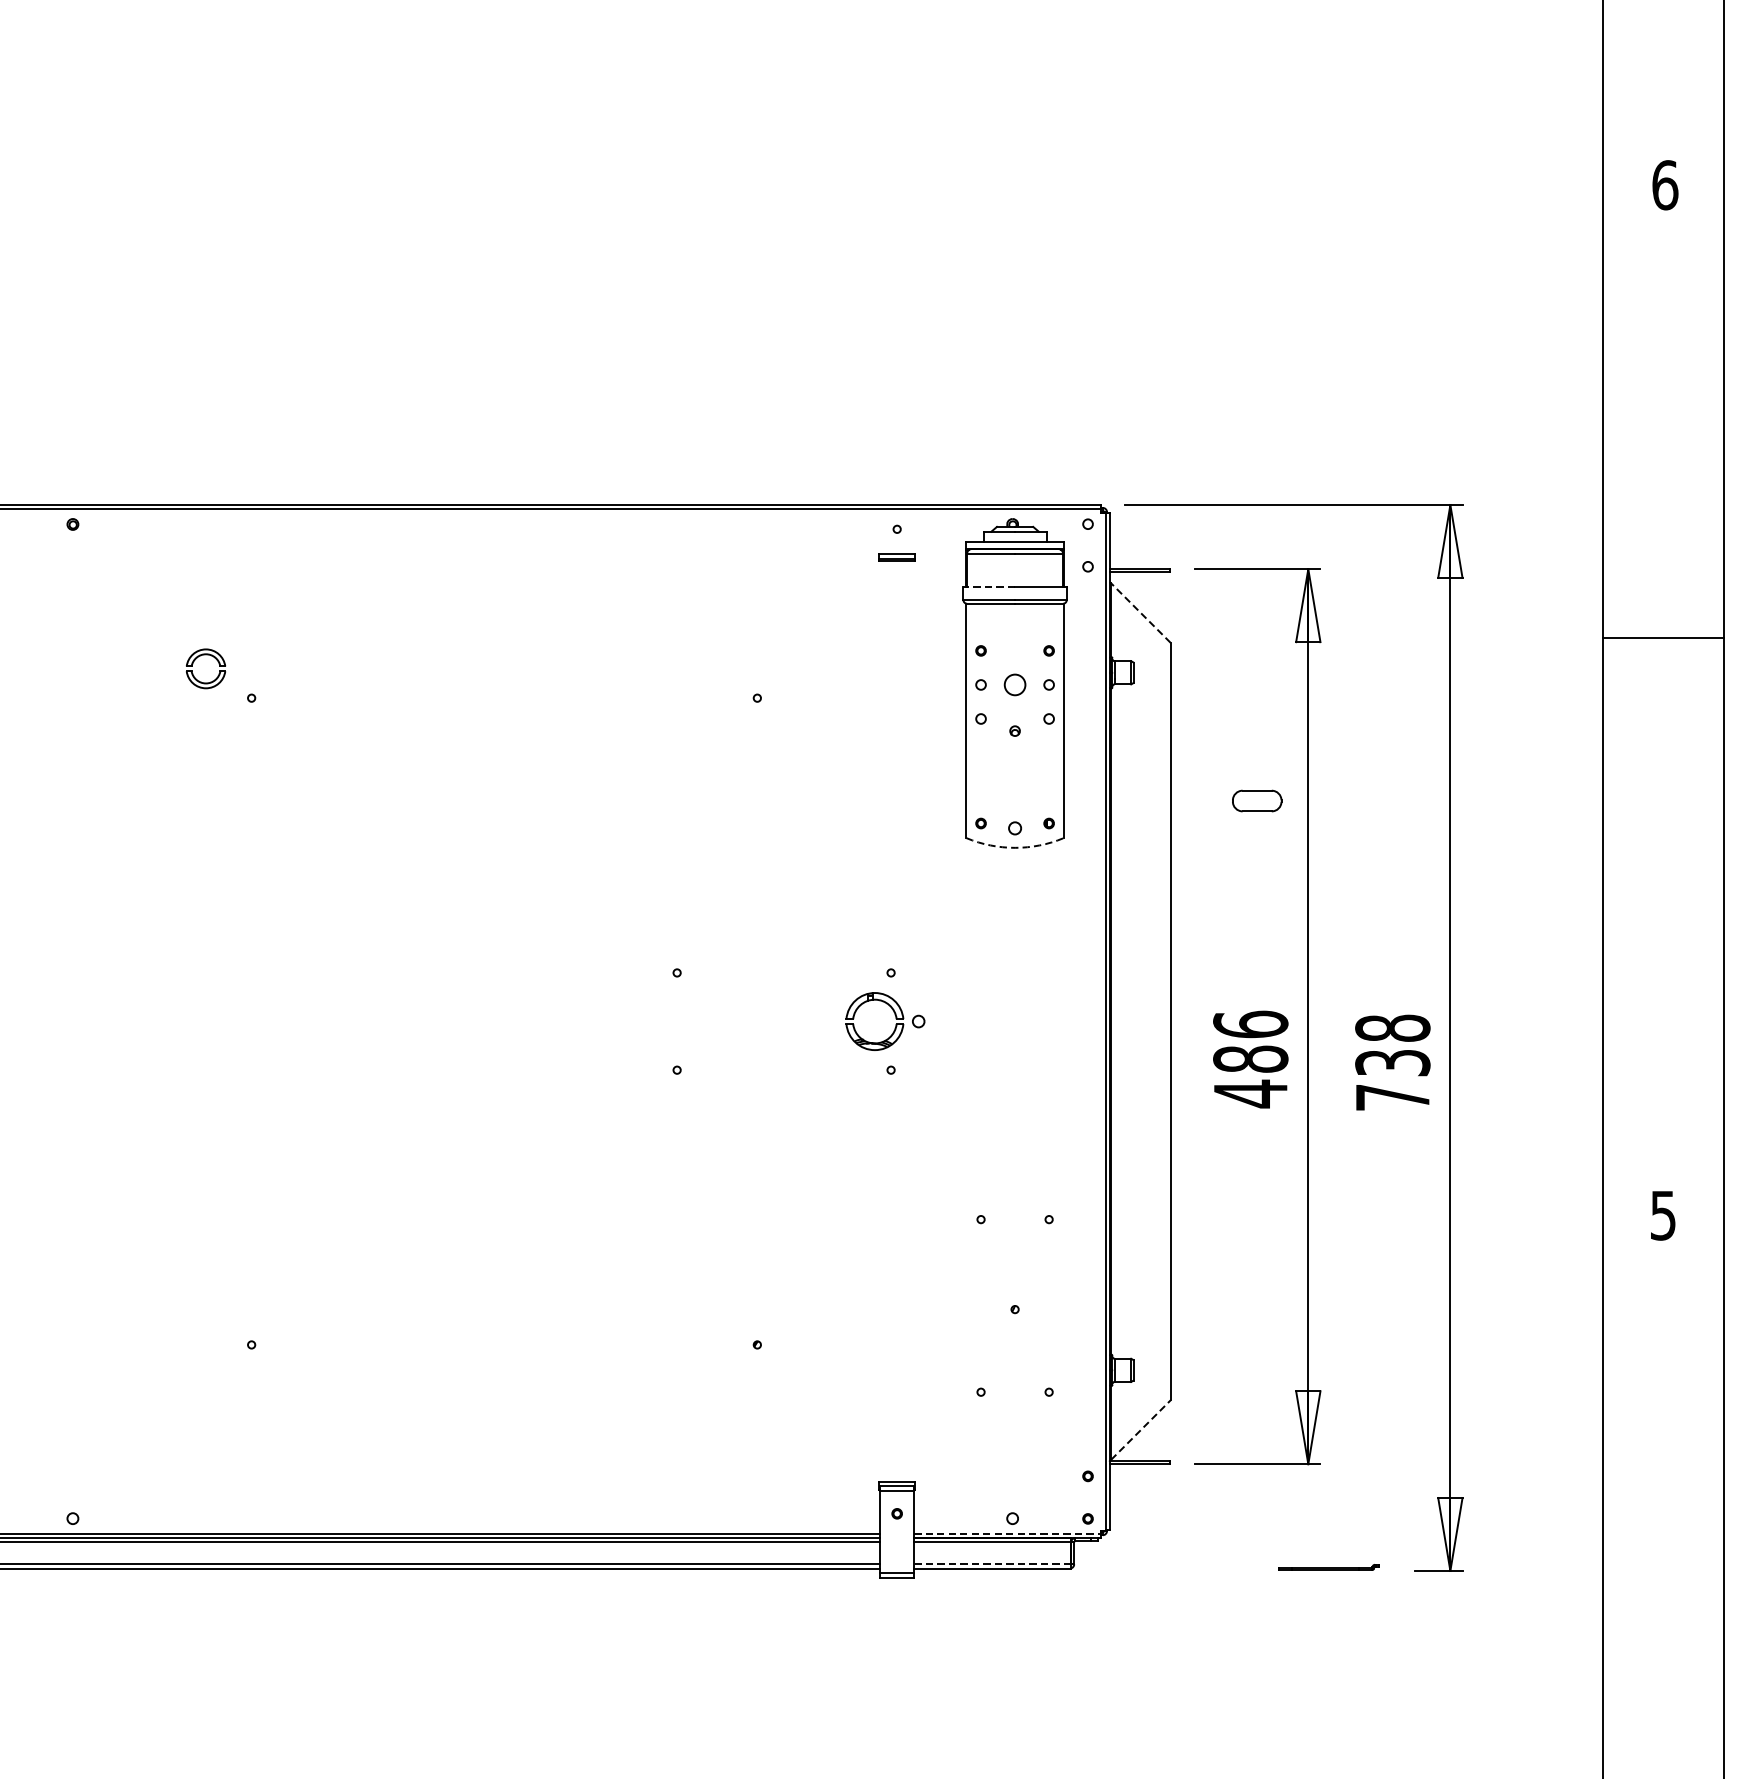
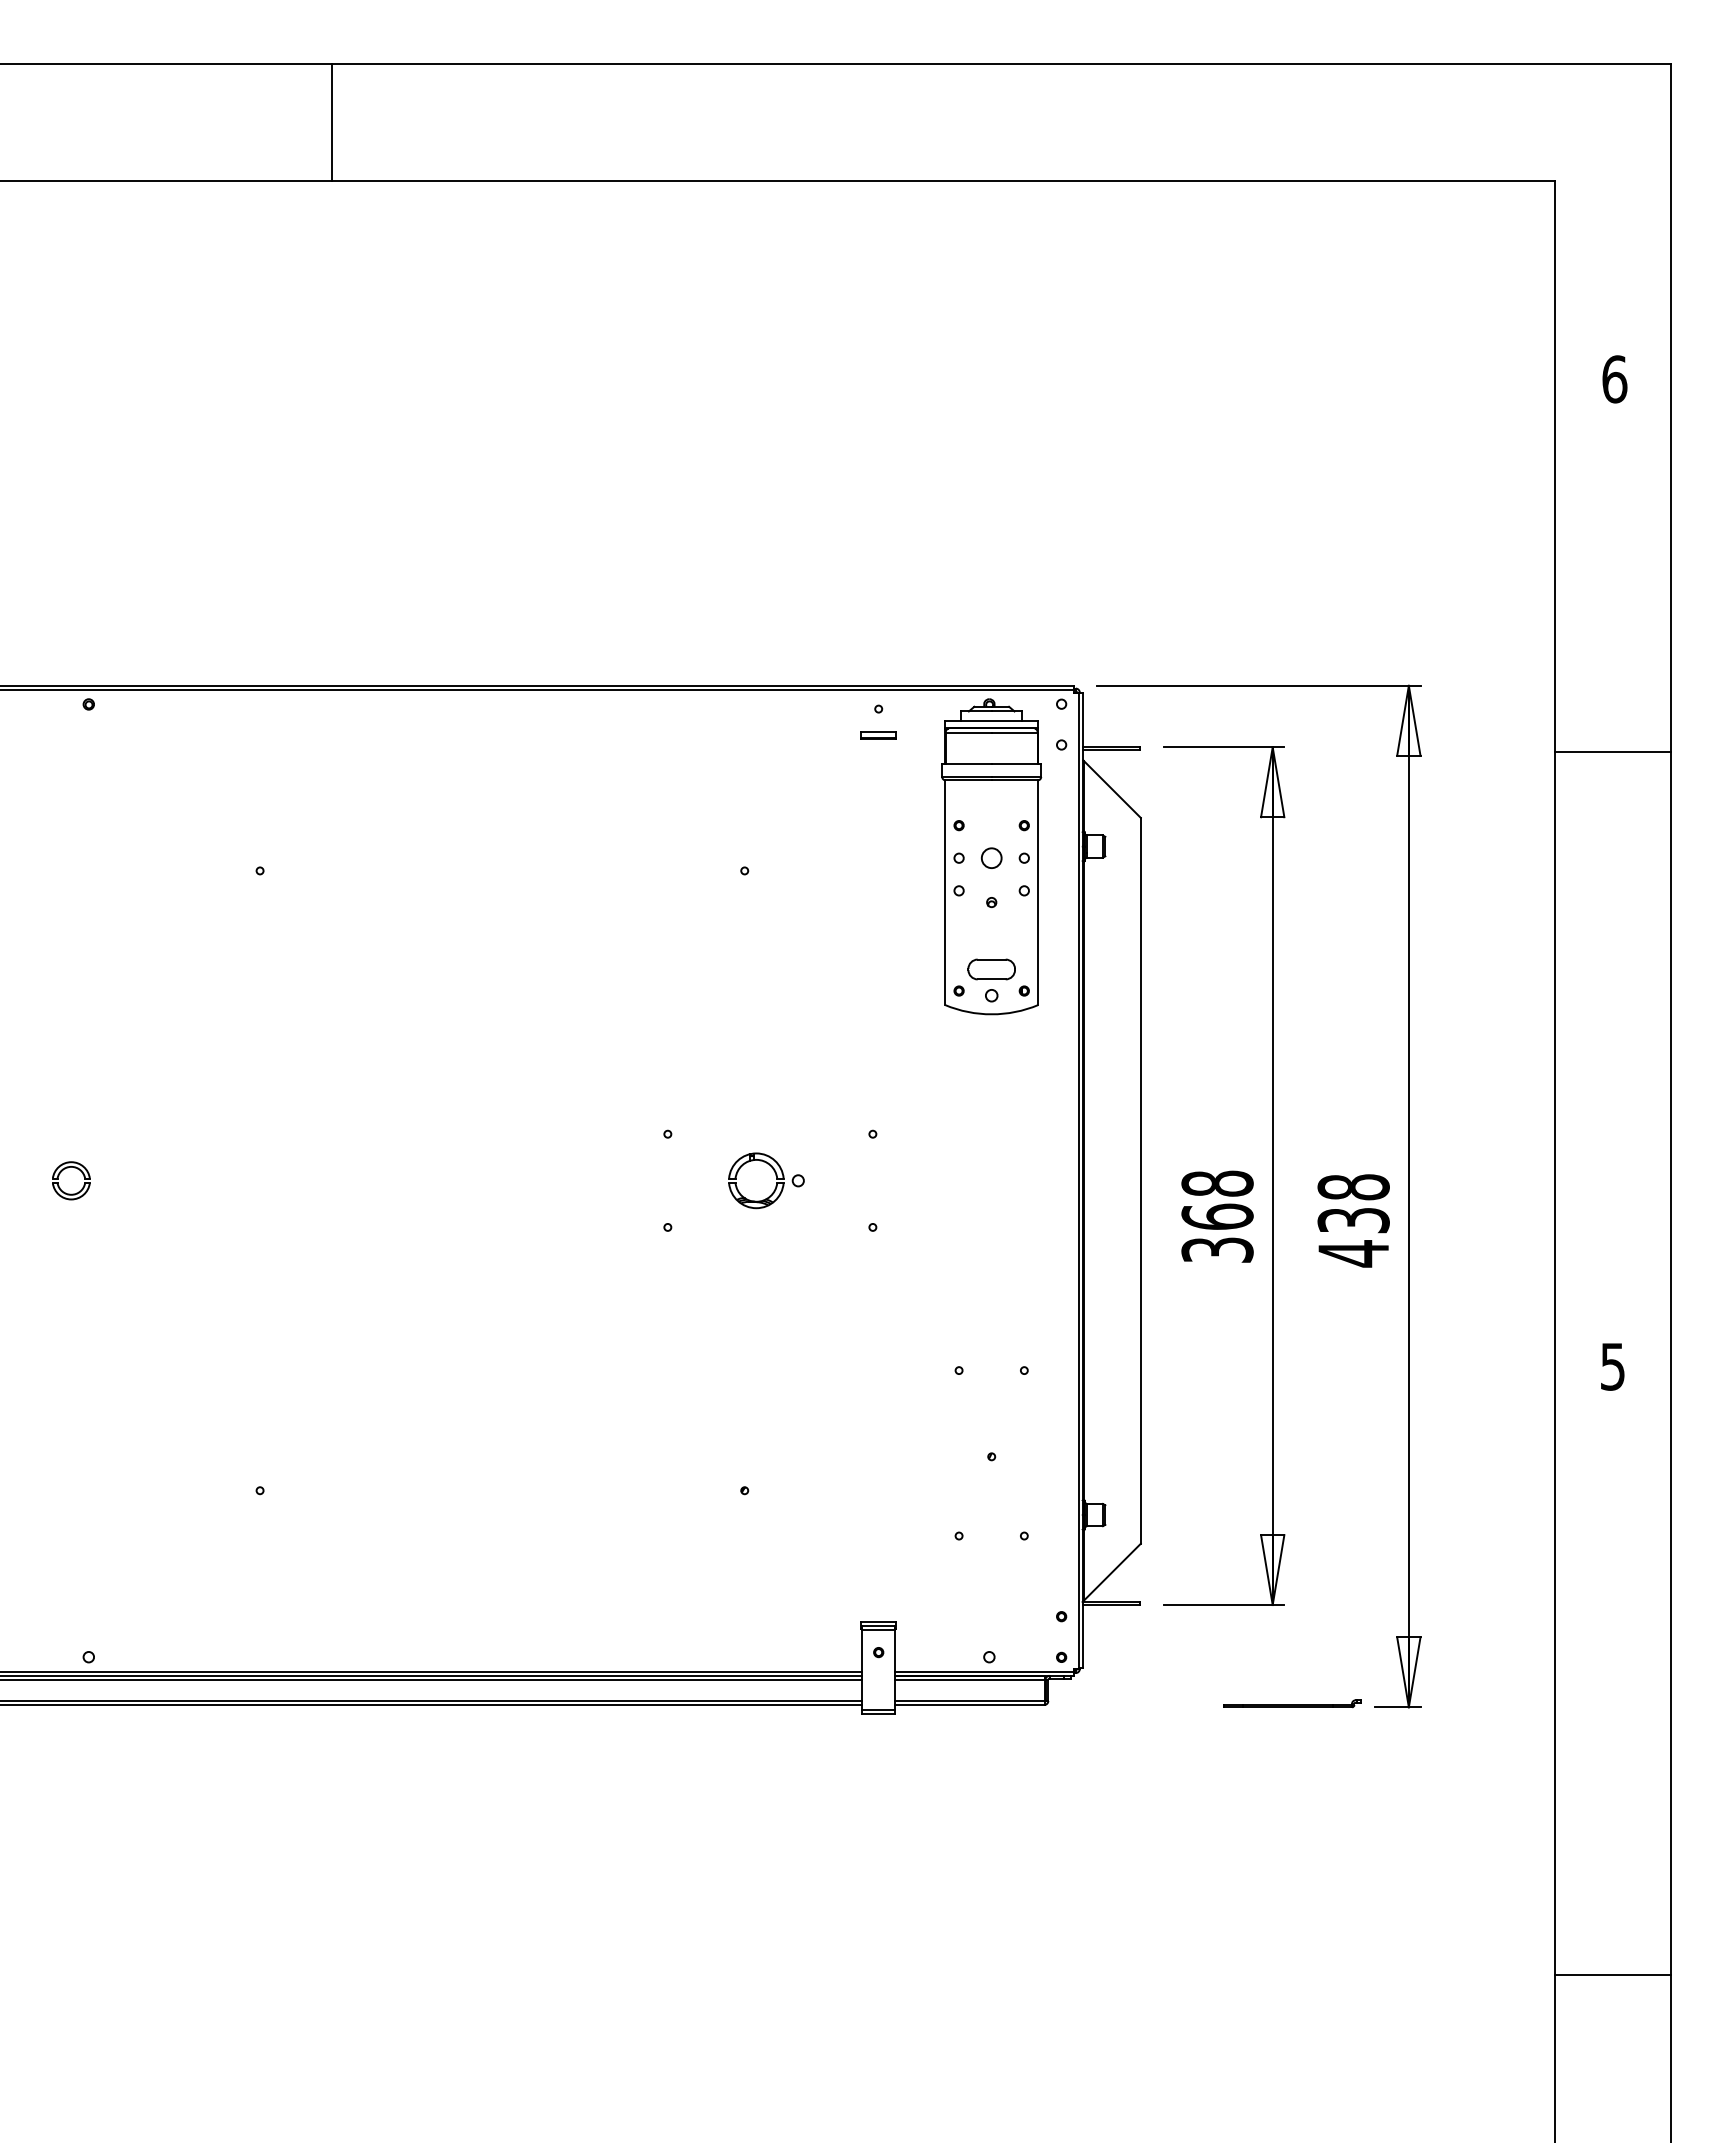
line: (988, 587) -> (966, 764), dashed -> solid
line: (1140, 613) -> (1111, 789), dashed -> solid
line: (1662, 638) -> (1612, 751), moved
part: (203, 656) -> (68, 1168), moved
part: (1256, 801) -> (991, 969), moved
arc: (1014, 848) -> (991, 1014), dashed -> solid
part: (895, 1020) -> (776, 1179), moved
text: (1250, 1059) -> (1217, 1217), 486 -> 368
text: (1392, 1097) -> (1353, 1253), 738 -> 438
line: (1141, 1429) -> (1112, 1571), dashed -> solid
line: (1008, 1533) -> (985, 1671), dashed -> solid
line: (991, 1563) -> (969, 1700), dashed -> solid
part: (1328, 1566) -> (1292, 1703), size x1.43

